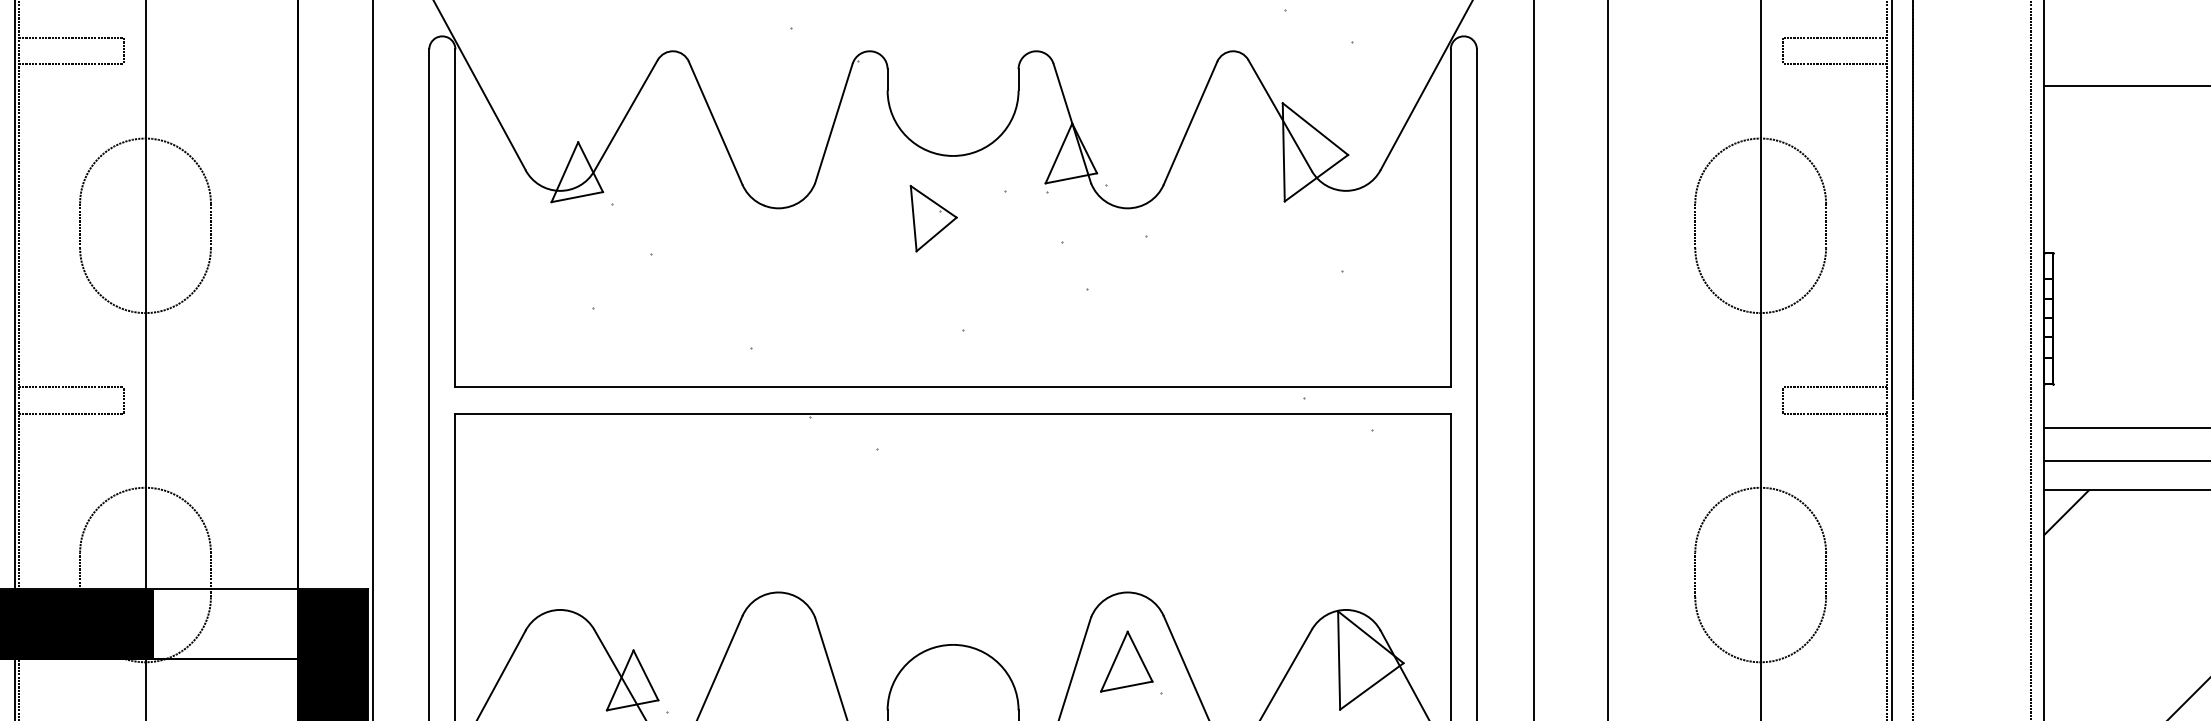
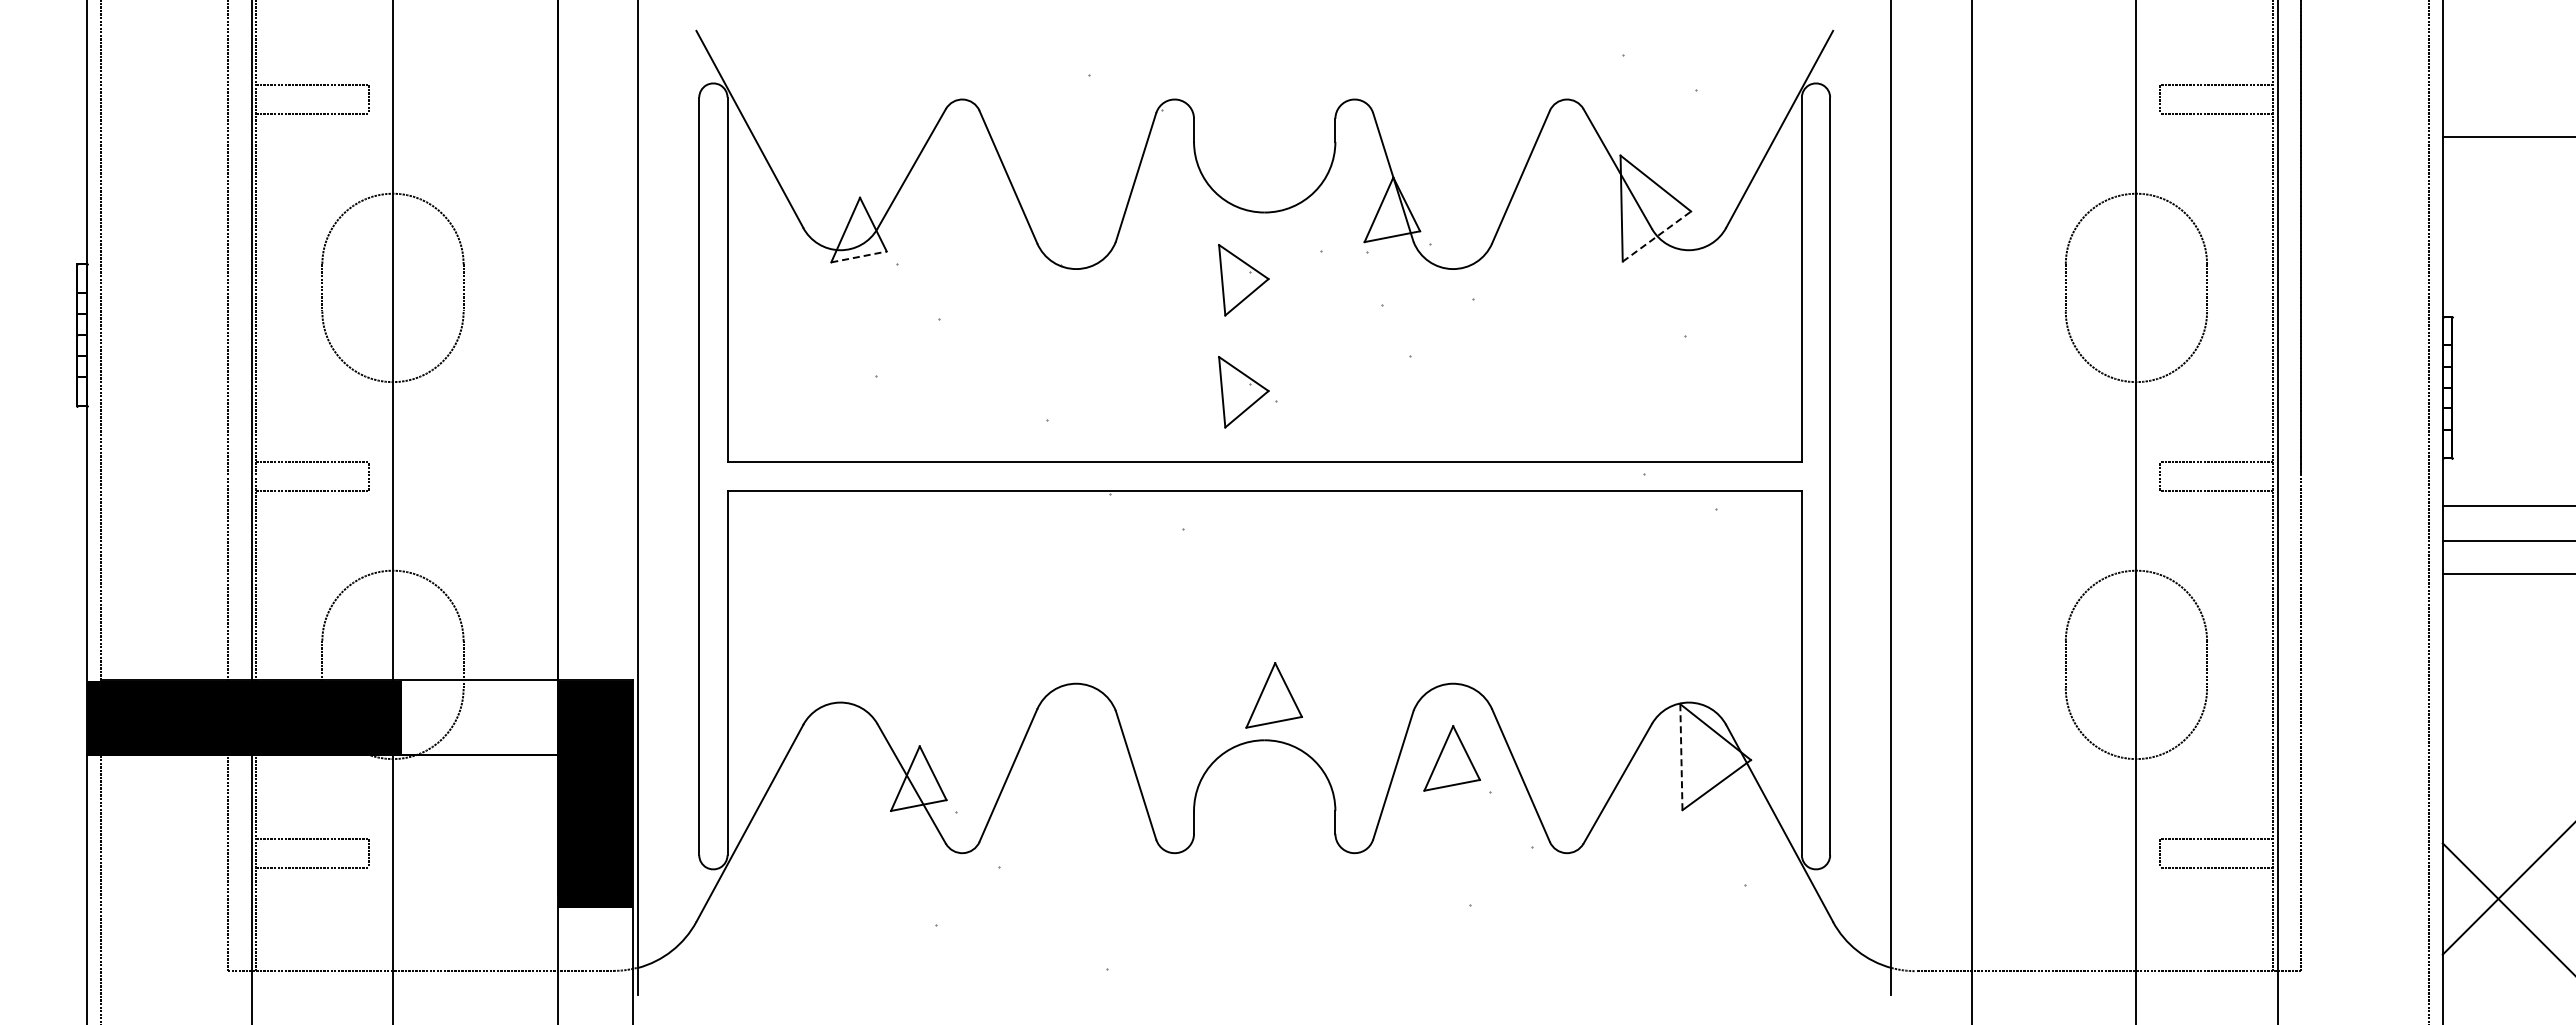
line: (1316, 178) -> (1657, 236), solid -> dashed
line: (577, 196) -> (859, 256), solid -> dashed
part: (933, 322) -> (1243, 392), added
line: (2066, 512) -> (2466, 597), removed
part: (961, 603) -> (1273, 695), added
line: (1339, 659) -> (1681, 756), solid -> dashed

